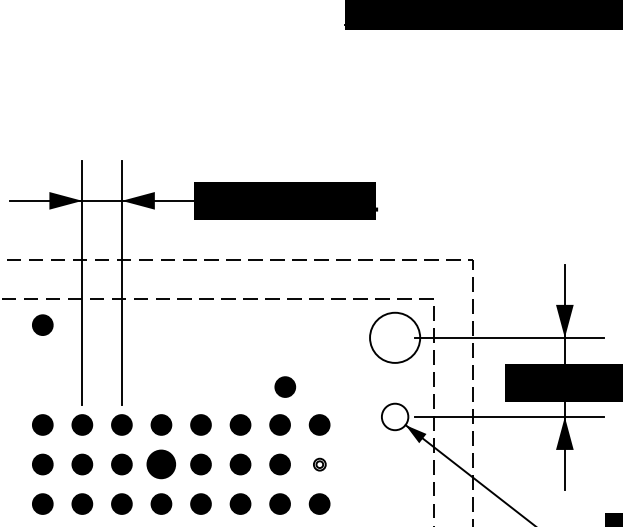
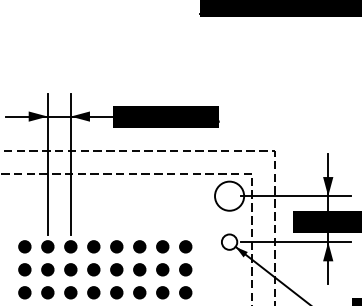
part: (42, 324) -> (24, 188), removed
part: (284, 386) -> (165, 224), removed
part: (160, 463) -> (93, 269), size x0.71
part: (319, 463) -> (185, 269), size x1.67

